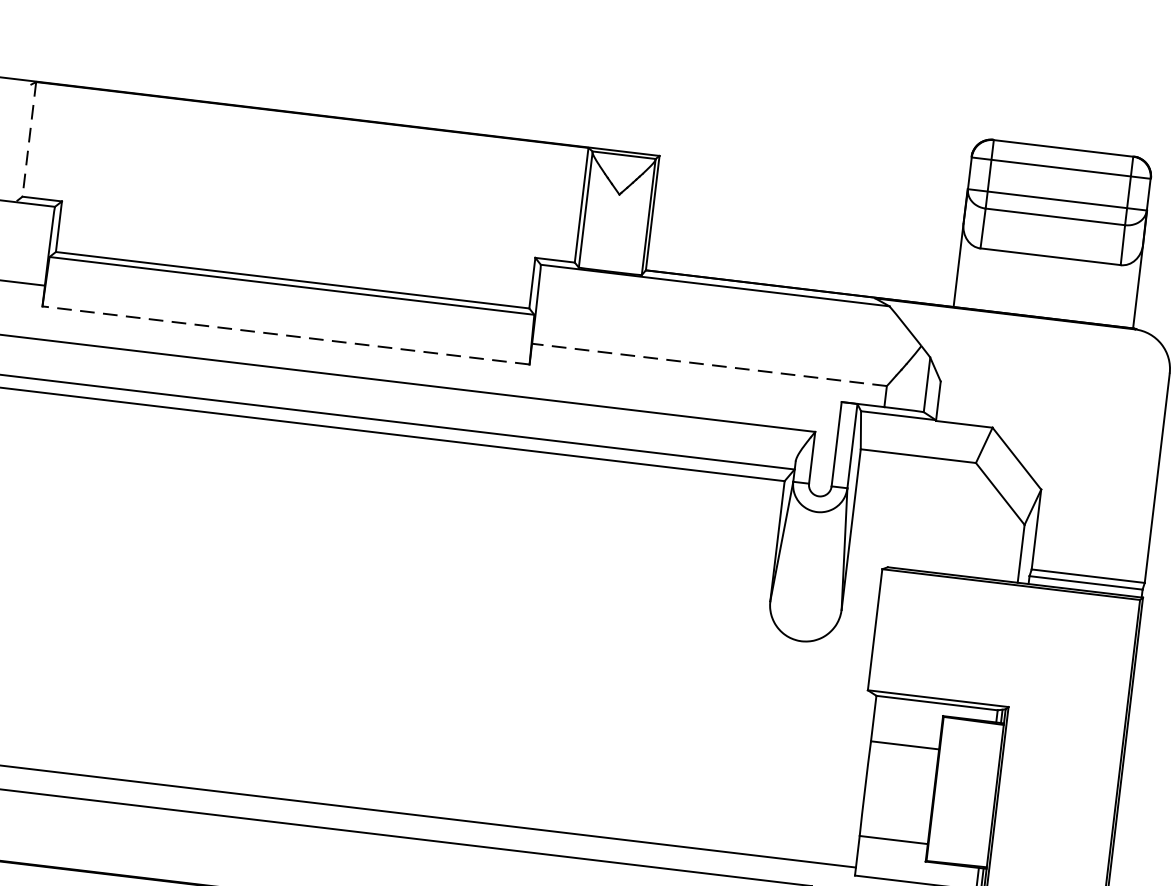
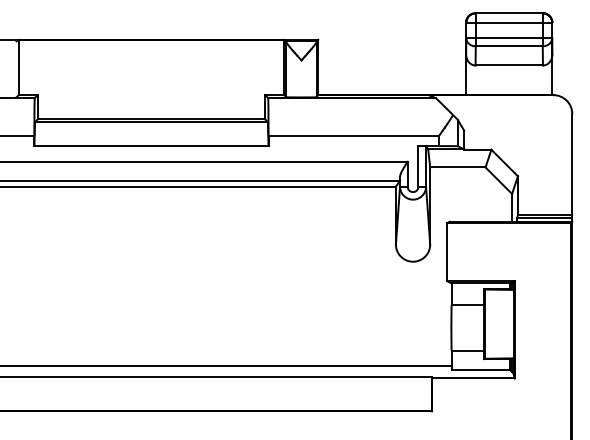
line: (28, 139) -> (18, 67), dashed -> solid
line: (284, 334) -> (150, 145), dashed -> solid
line: (709, 363) -> (353, 135), dashed -> solid

